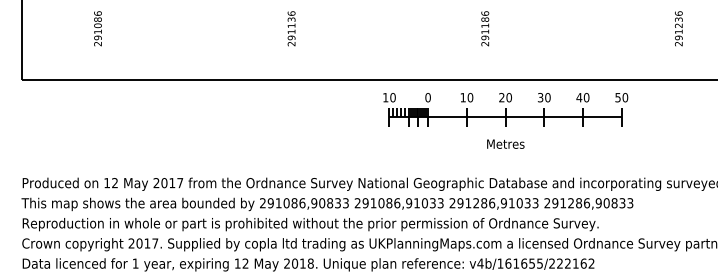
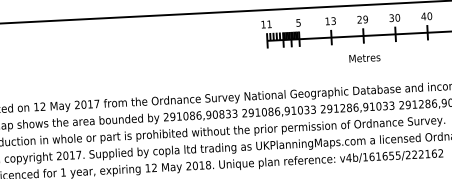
text: (392, 97) -> (269, 24), 10 -> 11
text: (427, 97) -> (298, 22), 0 -> 5
text: (470, 97) -> (333, 20), 10 -> 13
text: (508, 97) -> (365, 19), 20 -> 29

